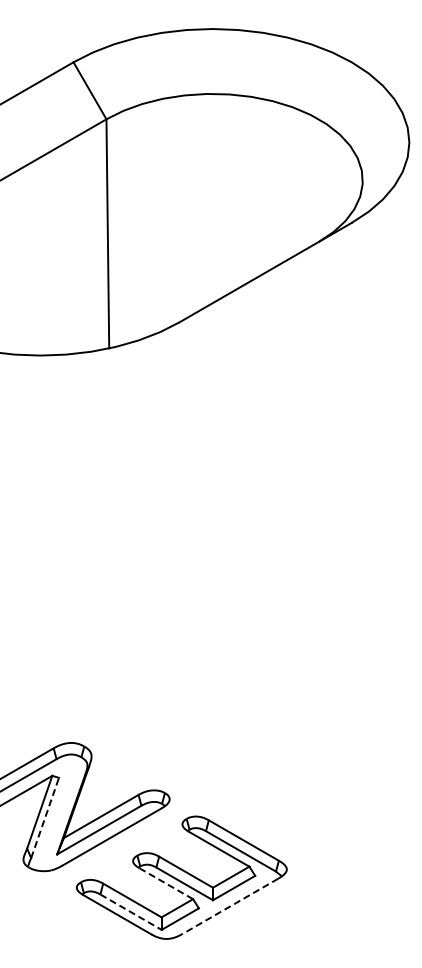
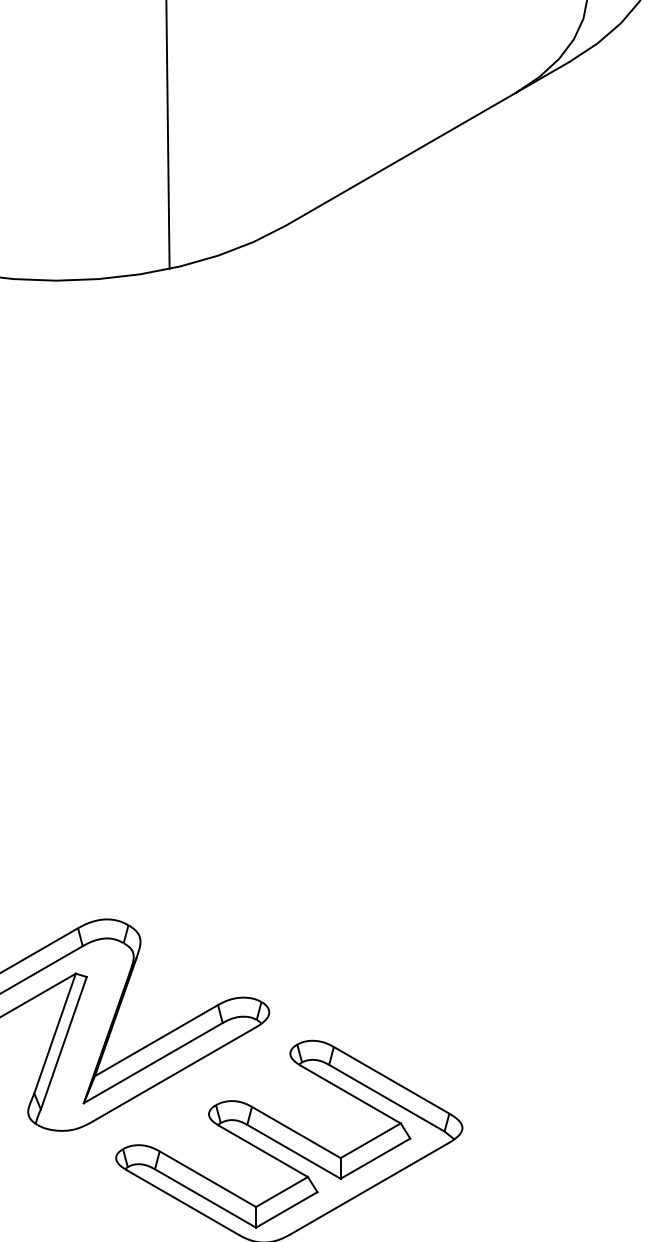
line: (45, 818) -> (64, 1043), dashed -> solid
line: (165, 883) -> (262, 1151), dashed -> solid
line: (229, 906) -> (367, 1189), dashed -> solid
line: (131, 912) -> (206, 1198), dashed -> solid

